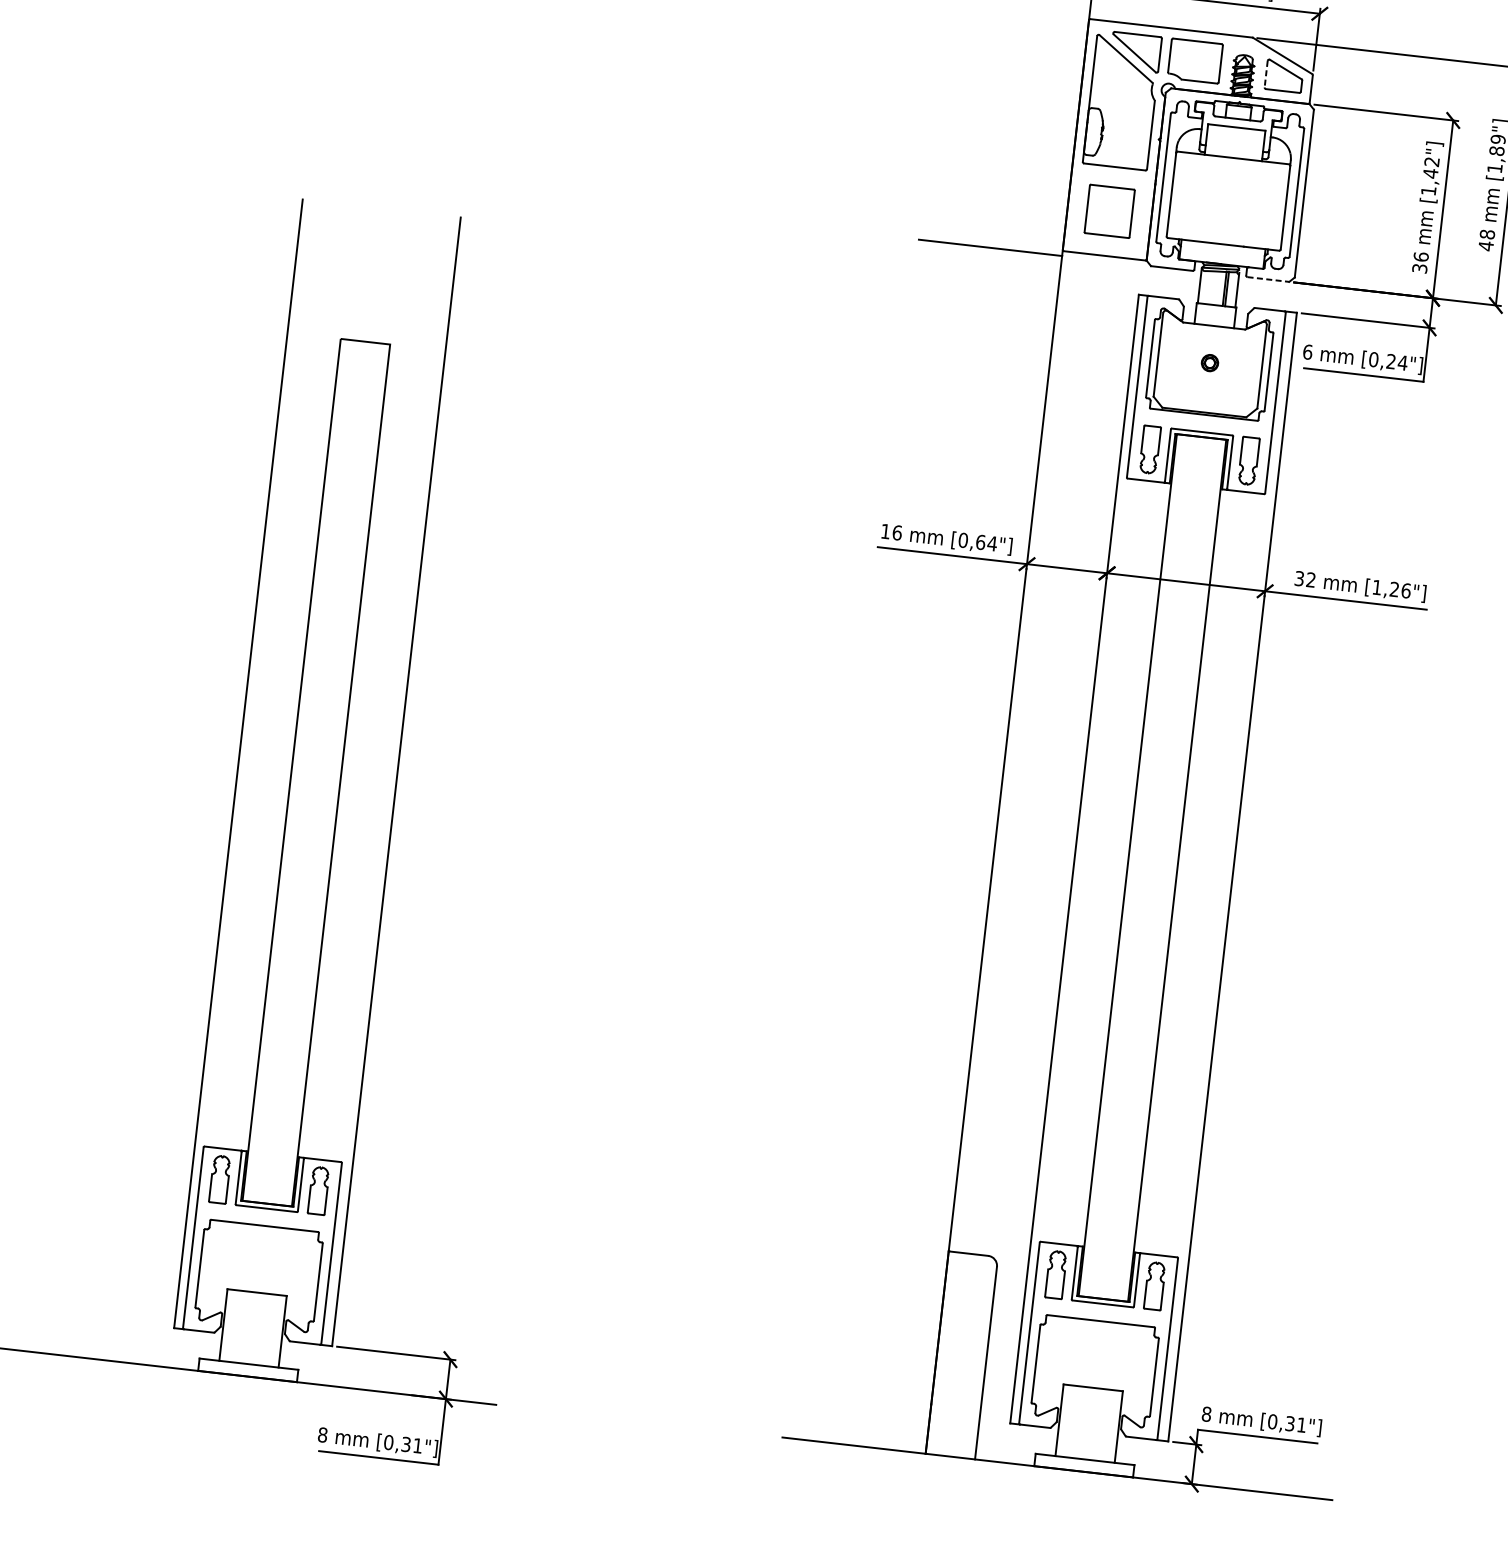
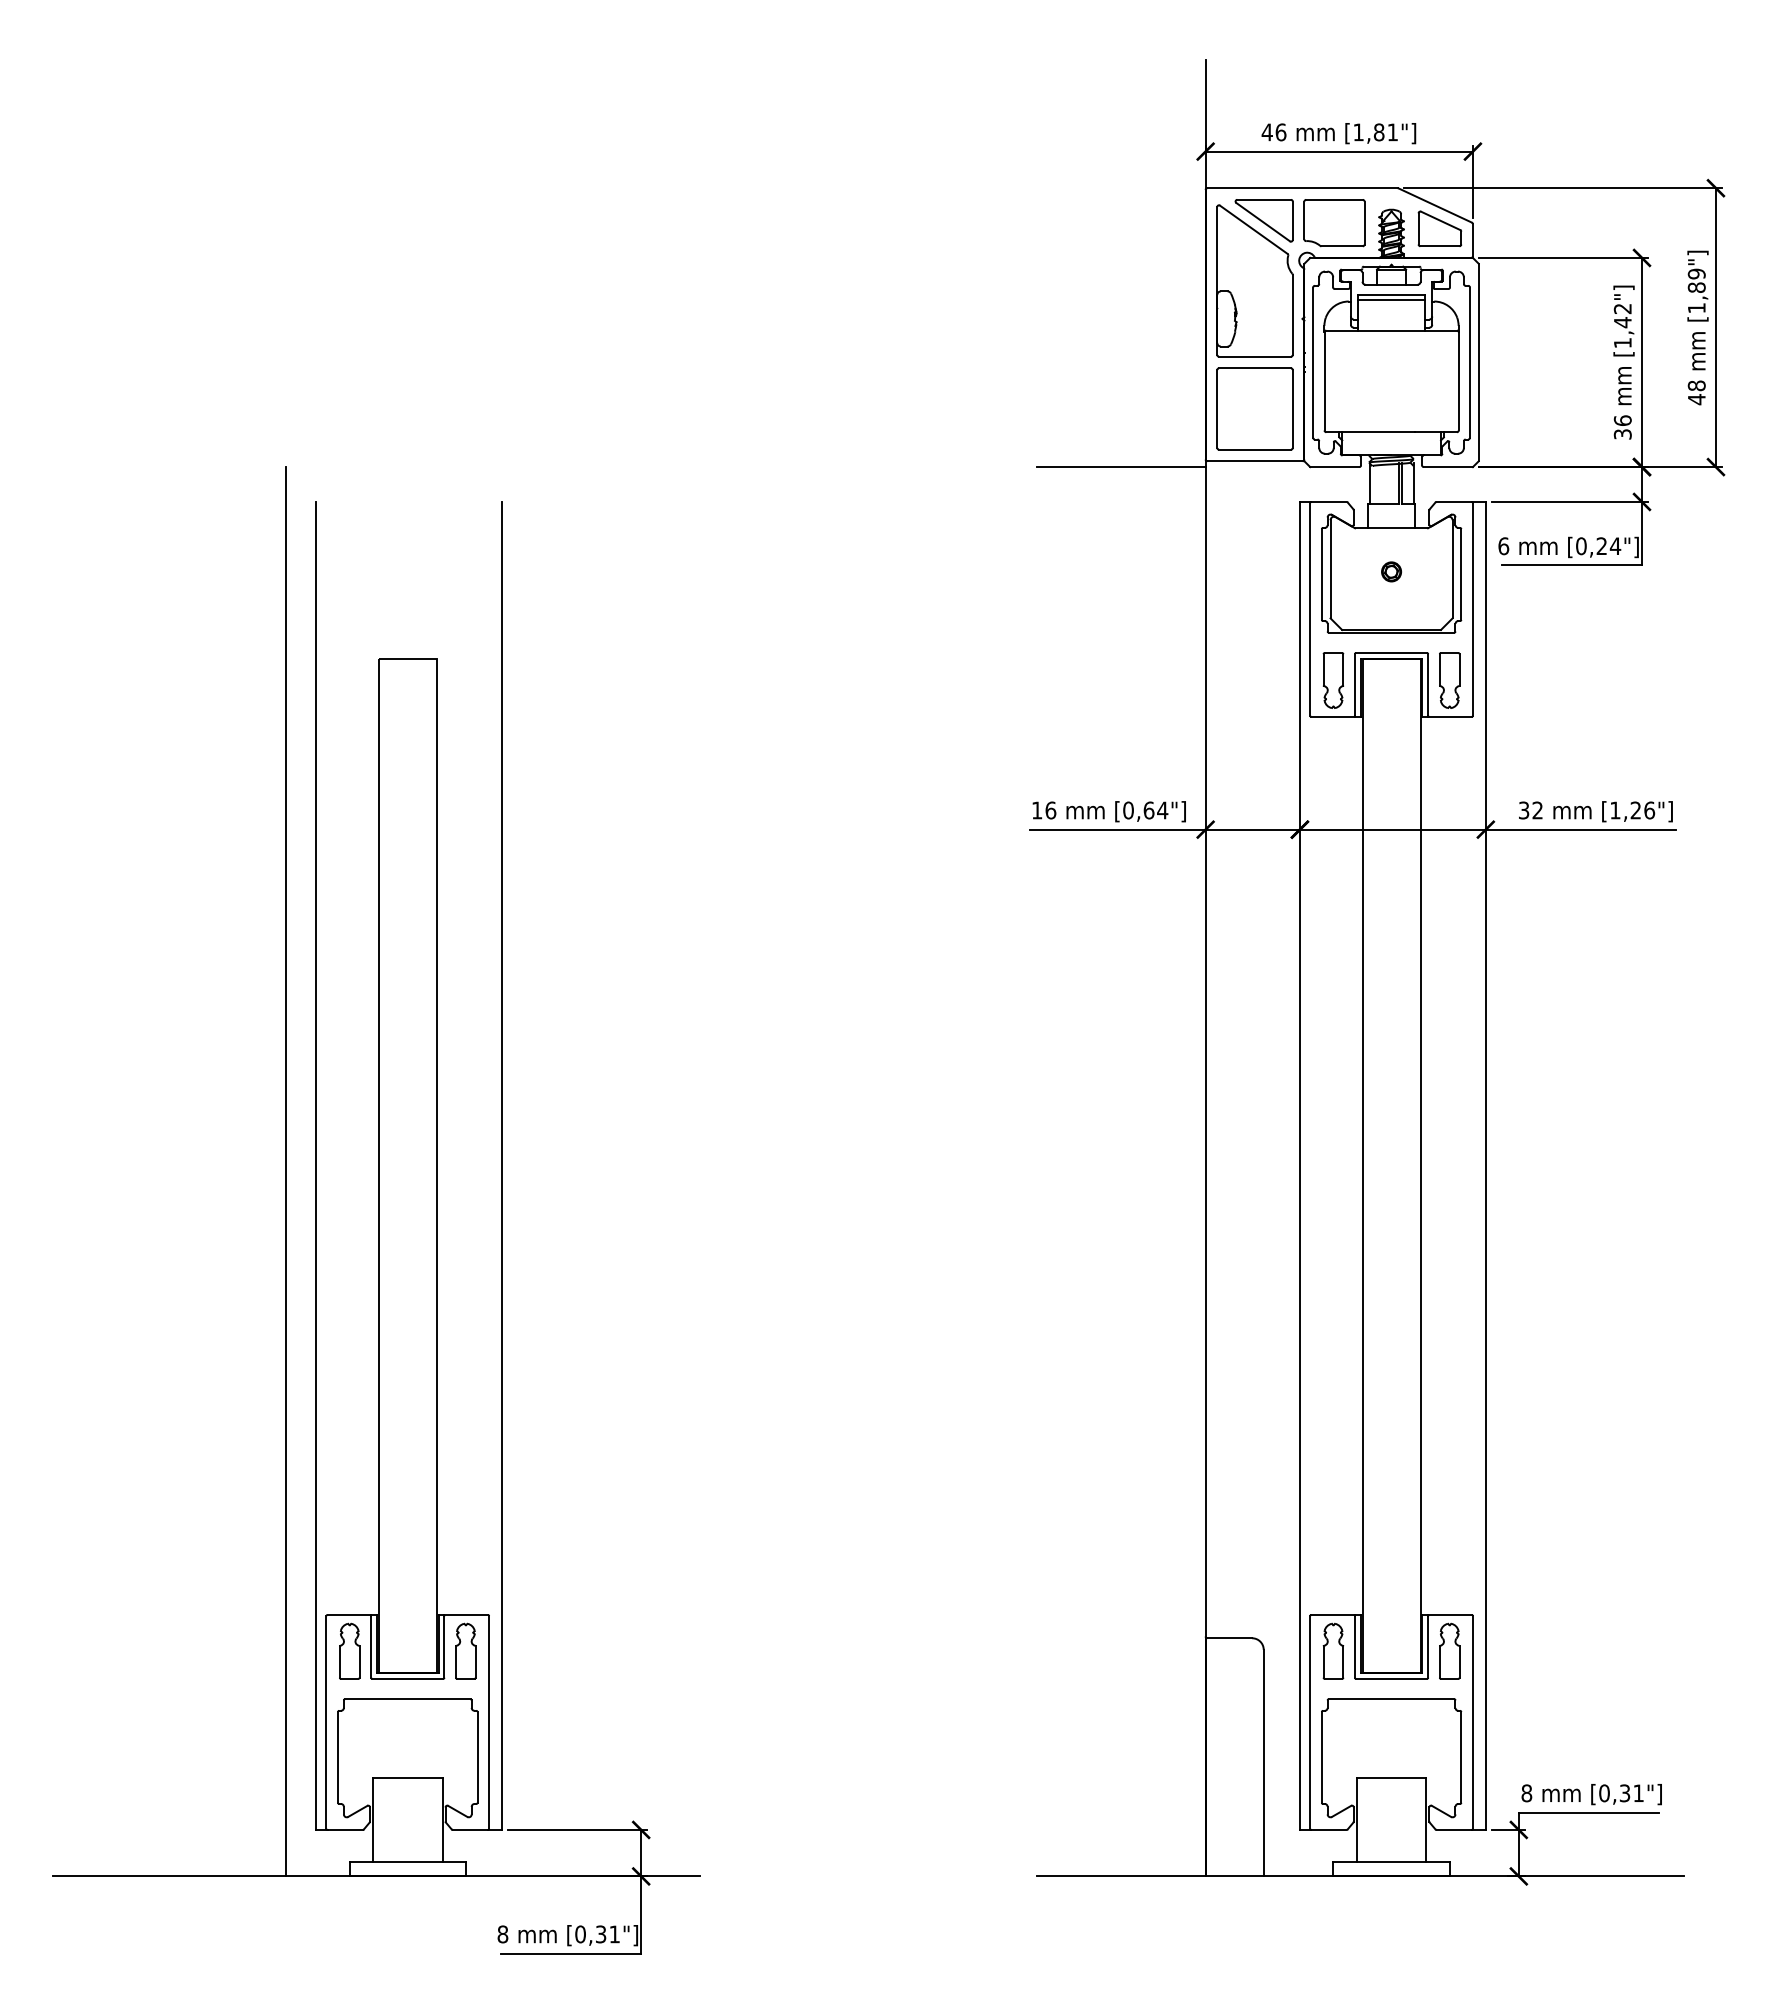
line: (1266, 73) -> (1418, 228), dashed -> solid
line: (1236, 132) -> (1391, 300), added
part: (1109, 210) -> (1254, 408), size x1.43
line: (1268, 279) -> (1448, 467), dashed -> solid
line: (211, 765) -> (285, 1171), added

